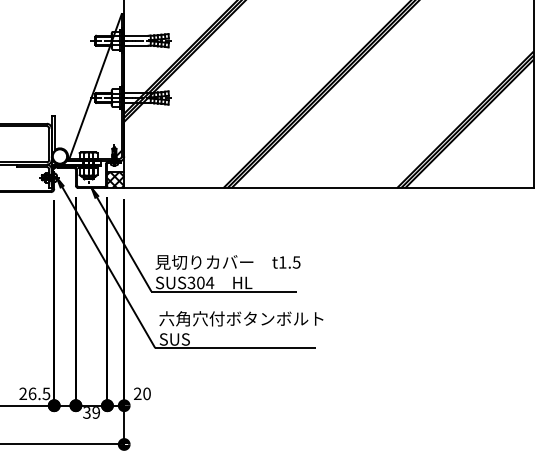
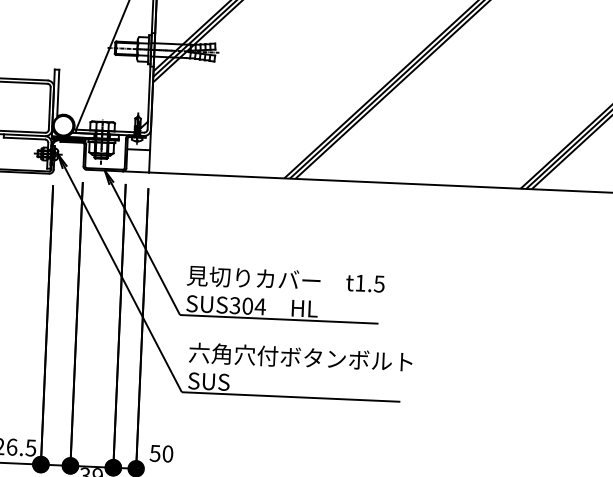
hatch: (115, 179) -> (137, 160), removed
text: (137, 393) -> (154, 452), 20 -> 50

